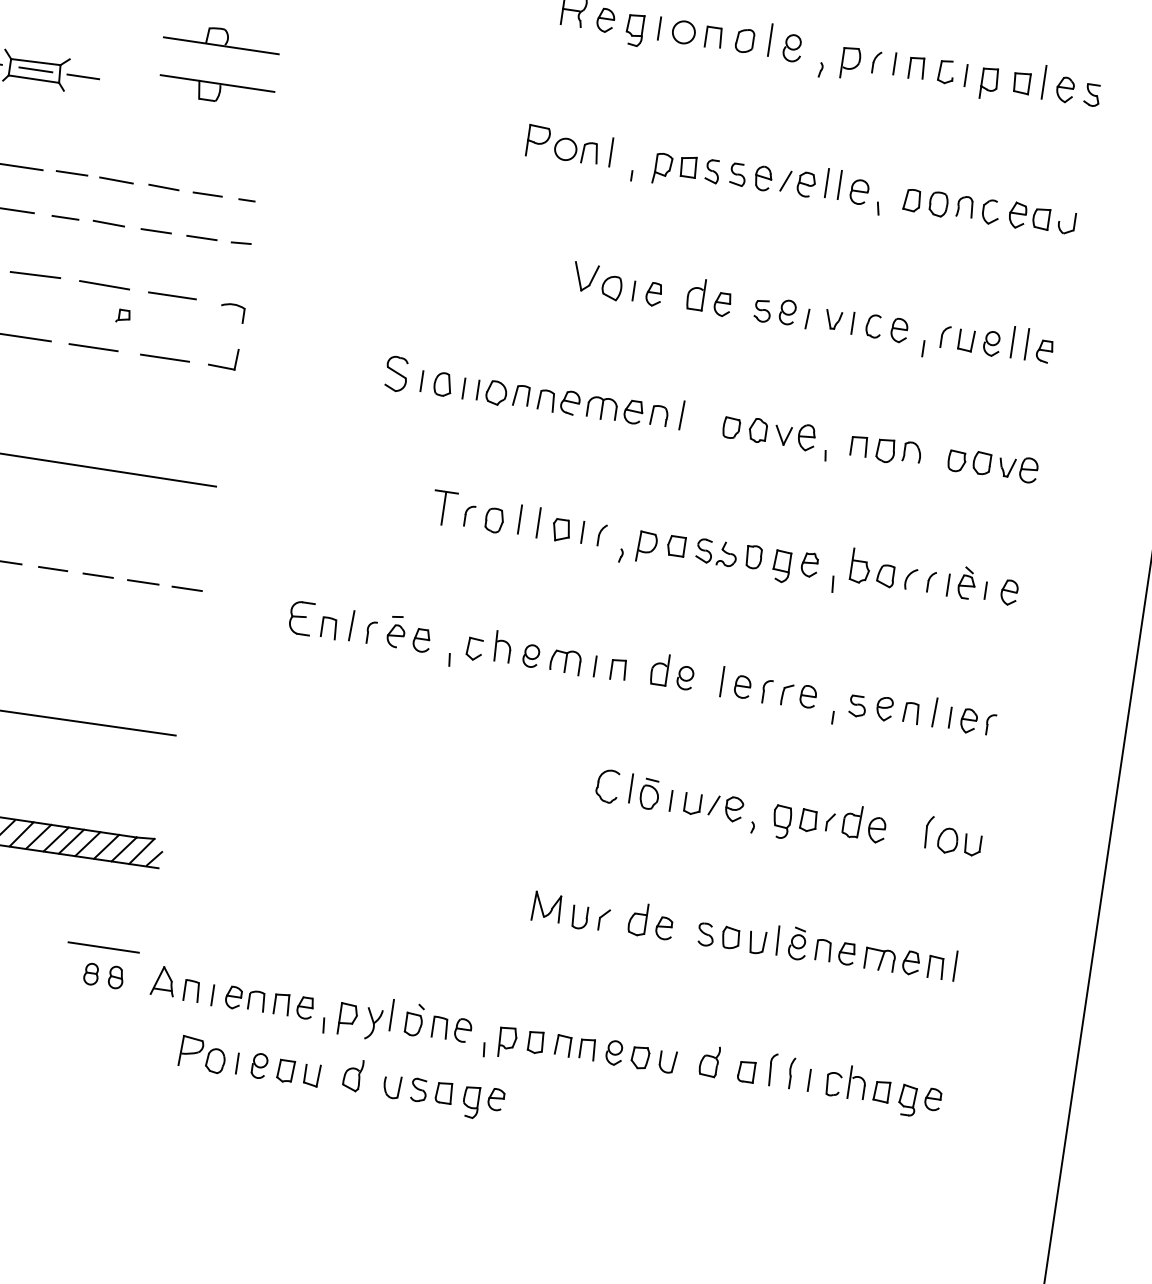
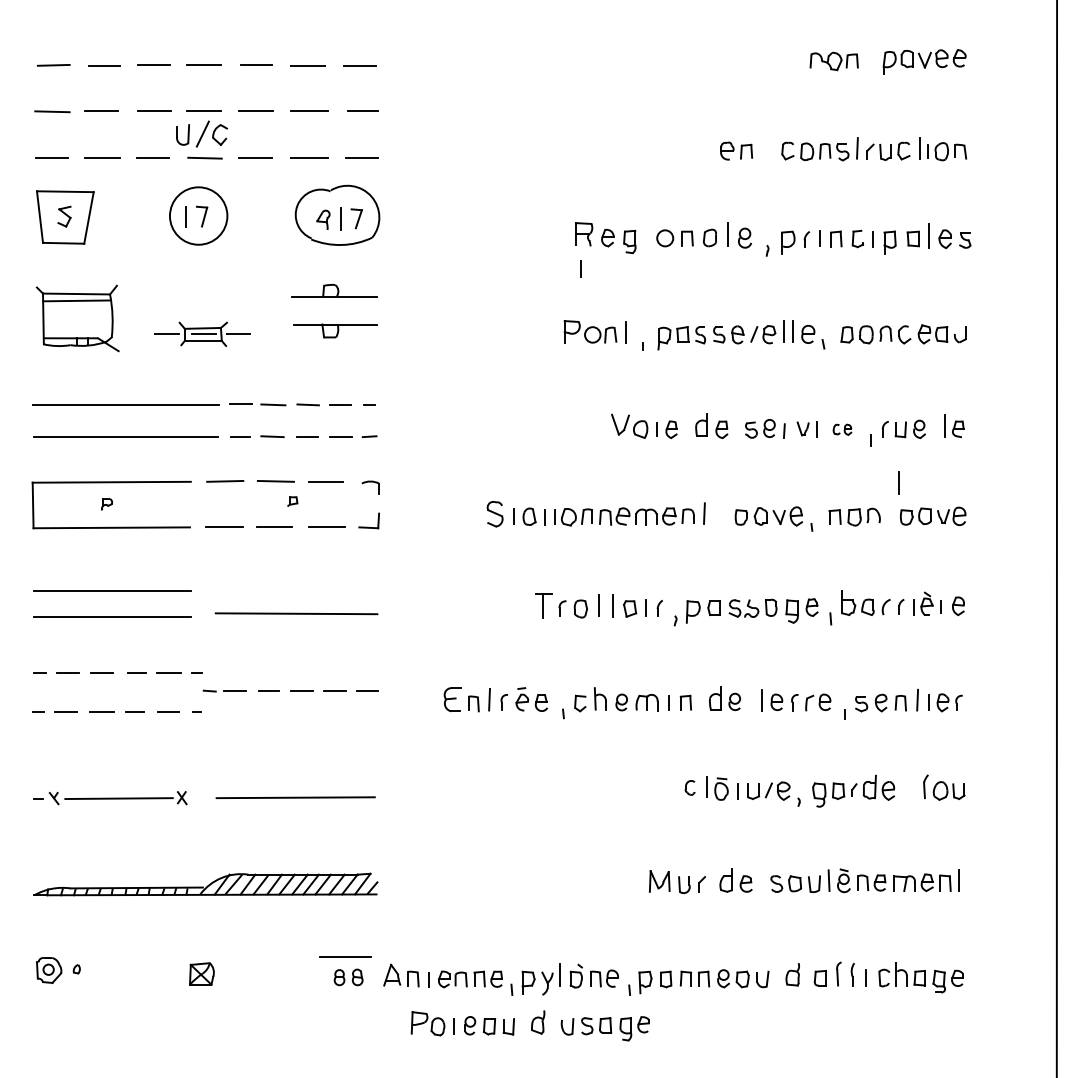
line: (658, 27) -> (580, 268), moved
part: (886, 328) -> (842, 429), size x0.6
line: (1011, 341) -> (898, 482), moved
part: (606, 785) -> (689, 787), size x0.6

